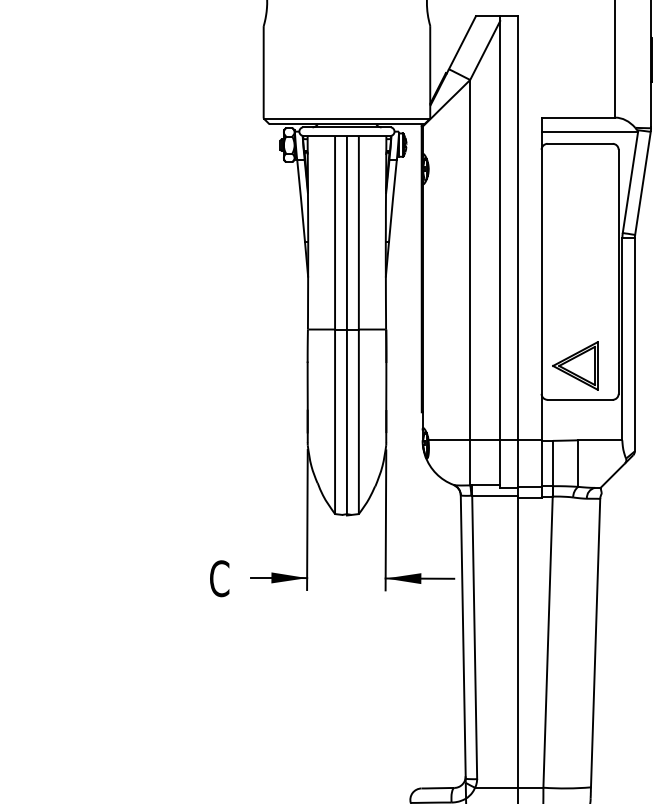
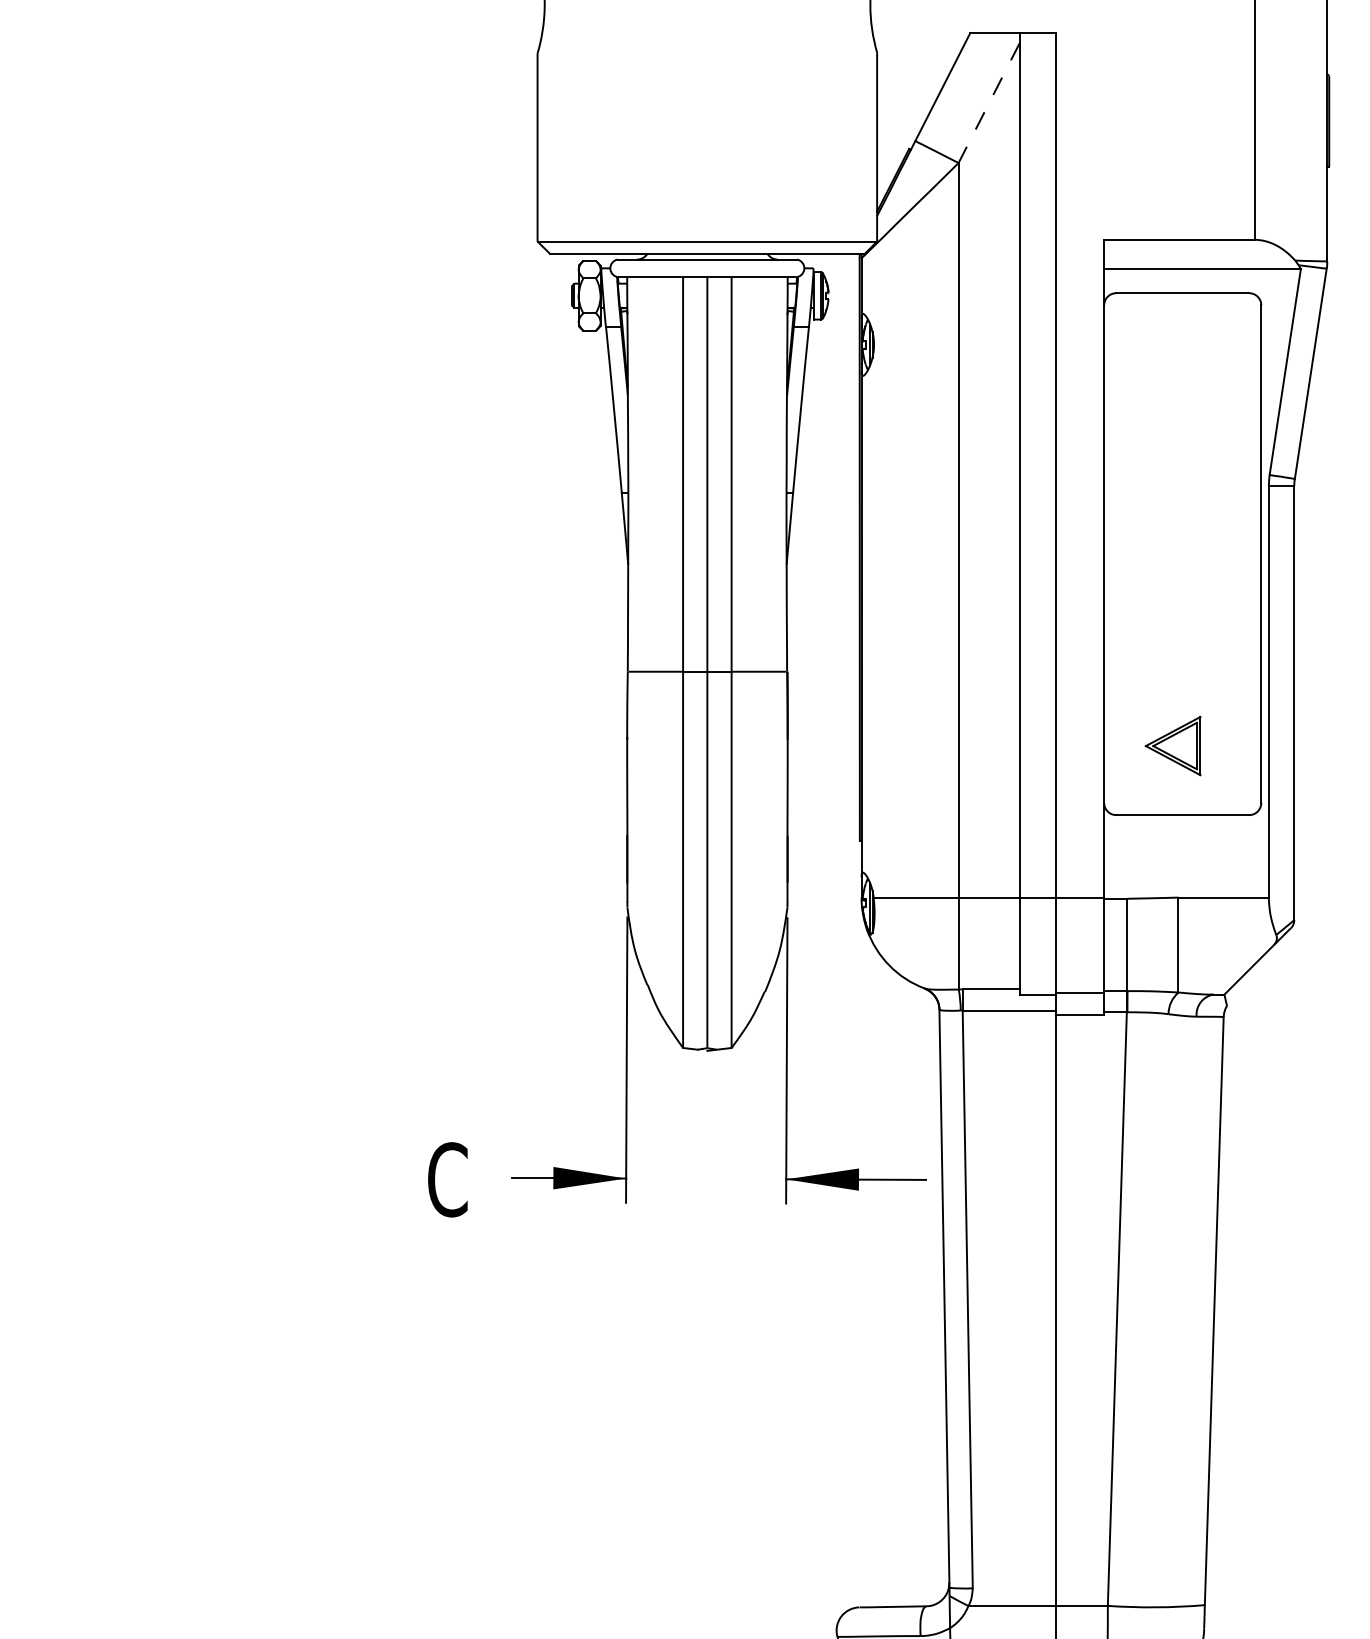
line: (484, 51) -> (987, 104), solid -> dashed
part: (575, 365) -> (1173, 745), size x0.6

